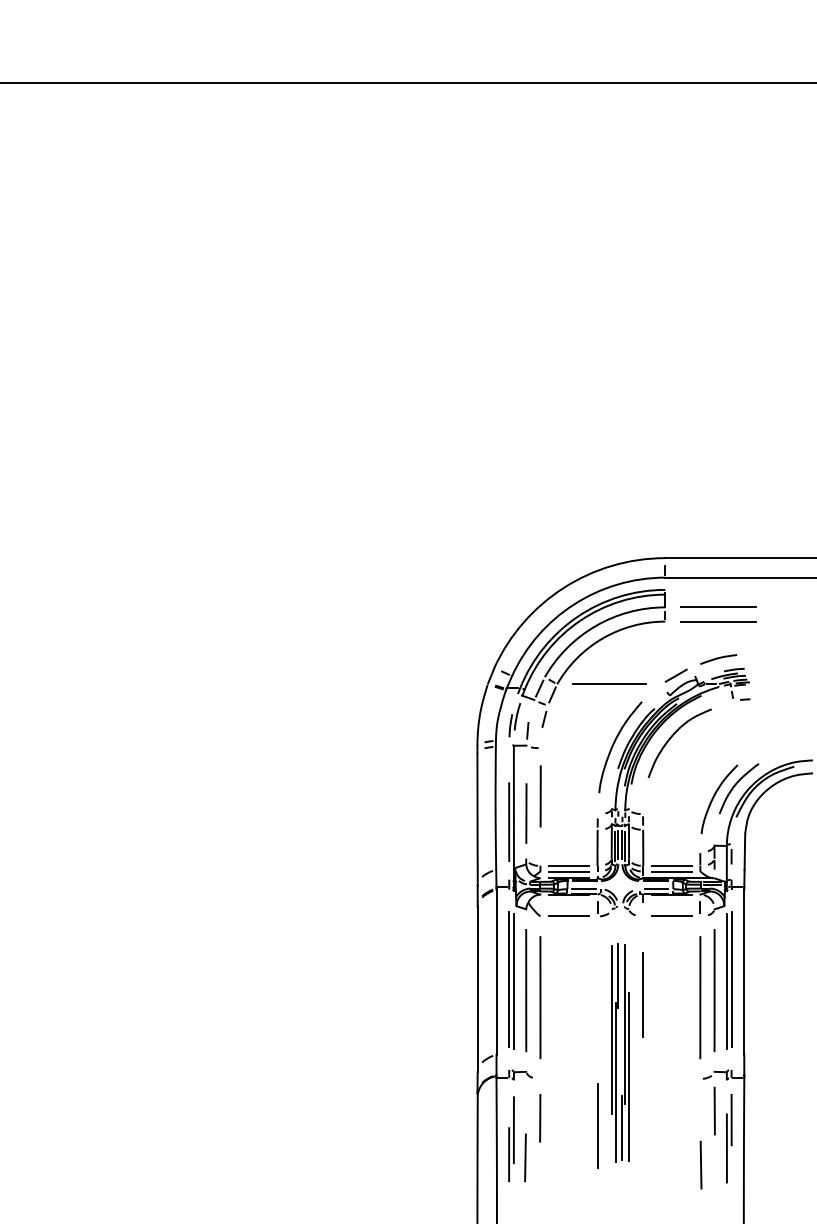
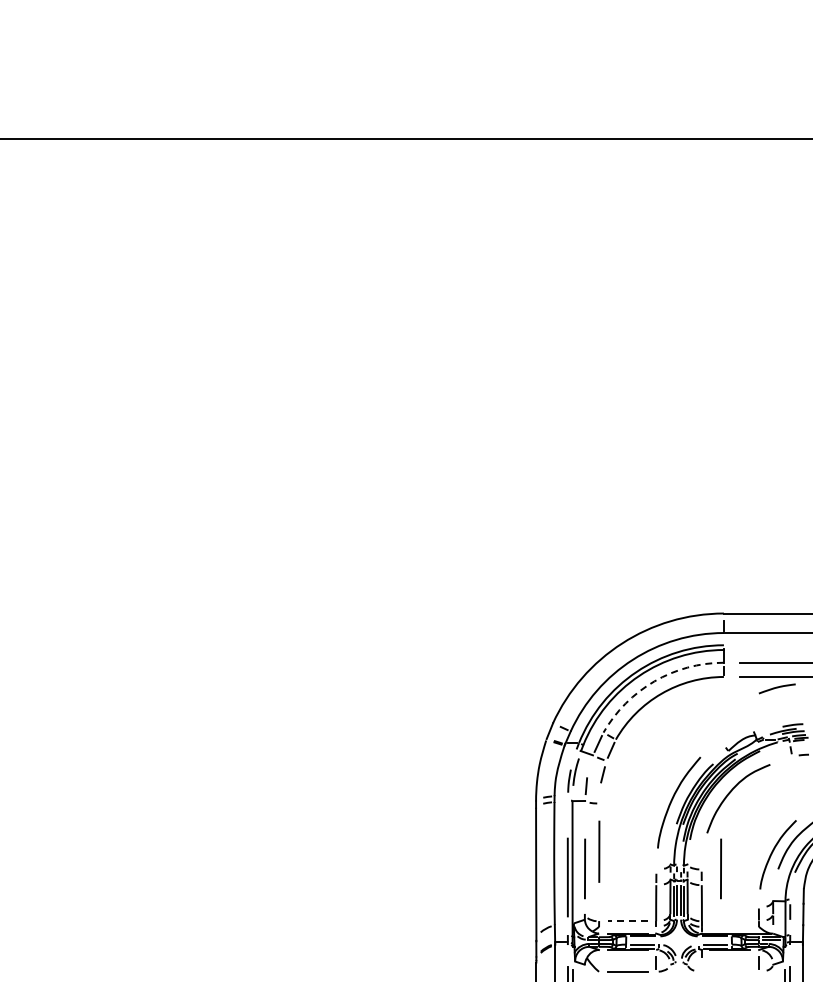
arc: (595, 626) -> (654, 681), solid -> dashed
curve: (718, 659) -> (777, 688), moved
line: (675, 675) -> (734, 730), removed
line: (608, 684) -> (667, 739), removed
line: (662, 813) -> (721, 868), added
line: (568, 865) -> (627, 920), solid -> dashed
line: (671, 865) -> (730, 920), removed
line: (568, 871) -> (627, 926), removed
line: (671, 871) -> (730, 926), removed
line: (671, 916) -> (730, 971), removed

